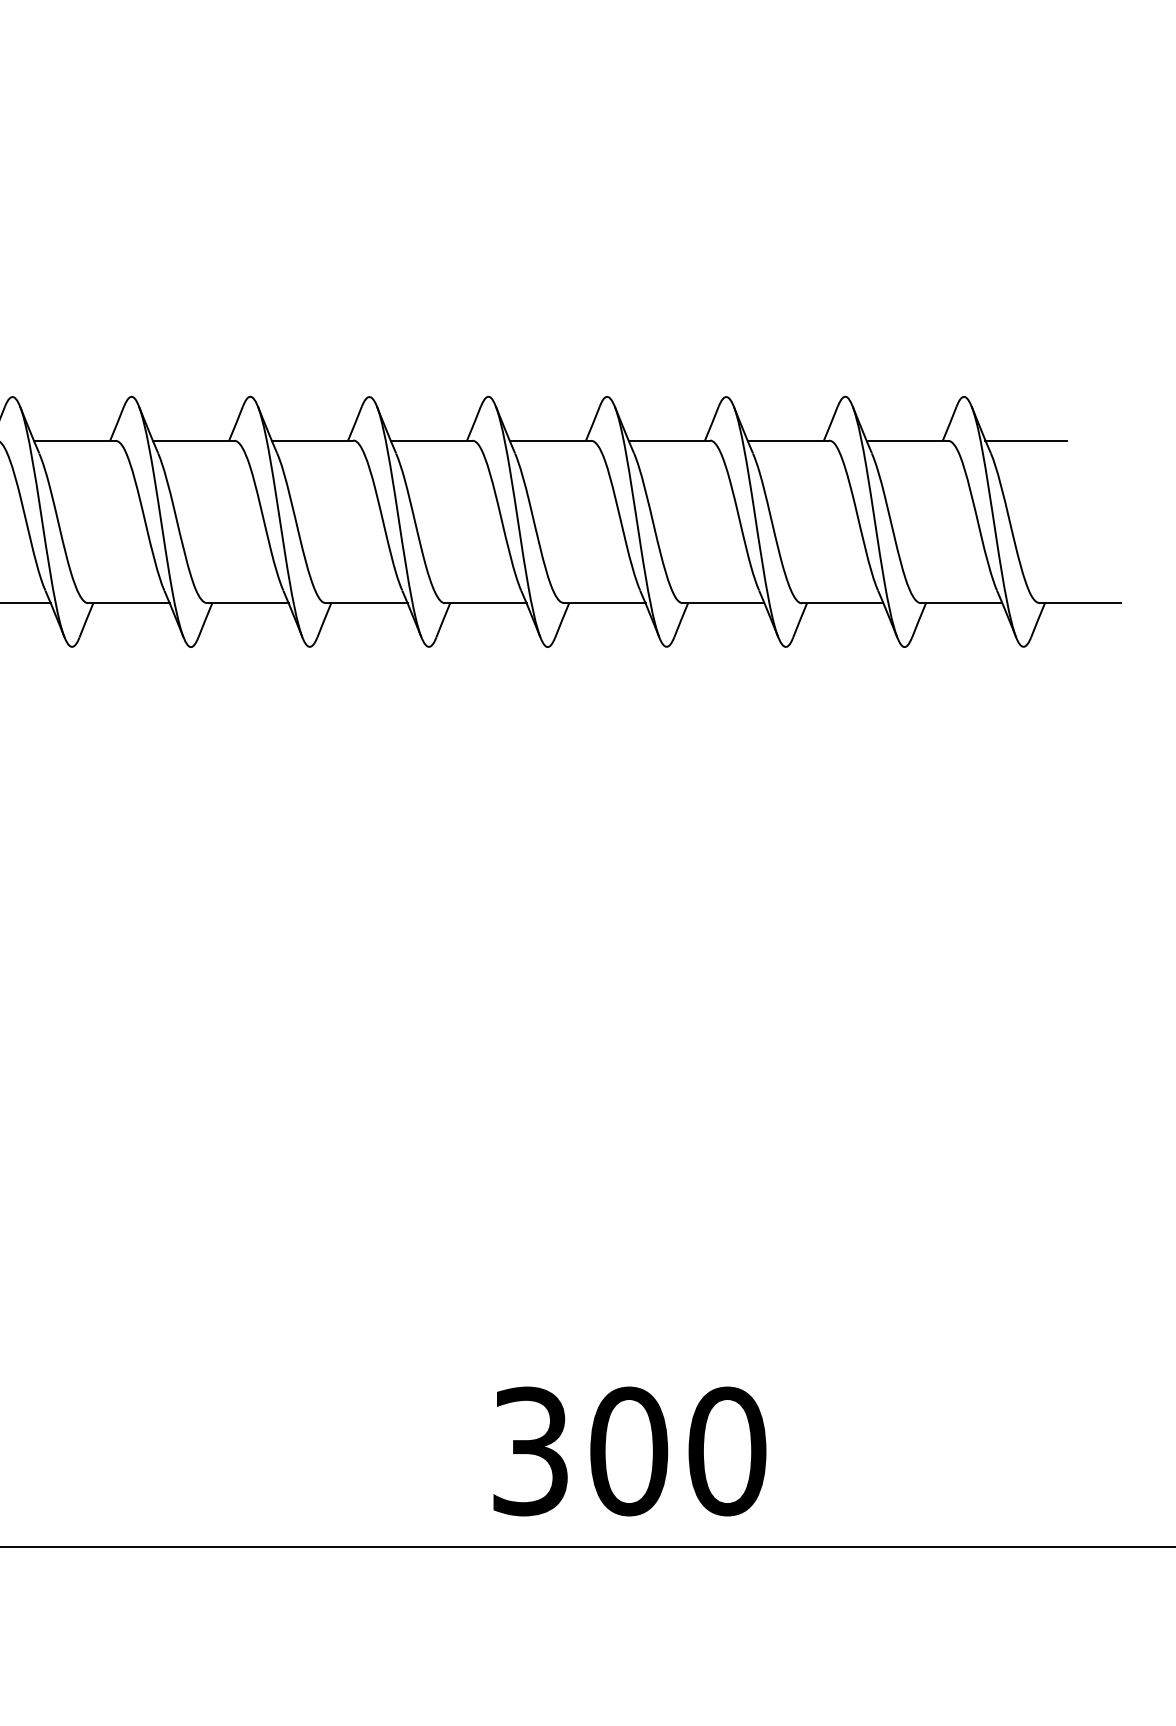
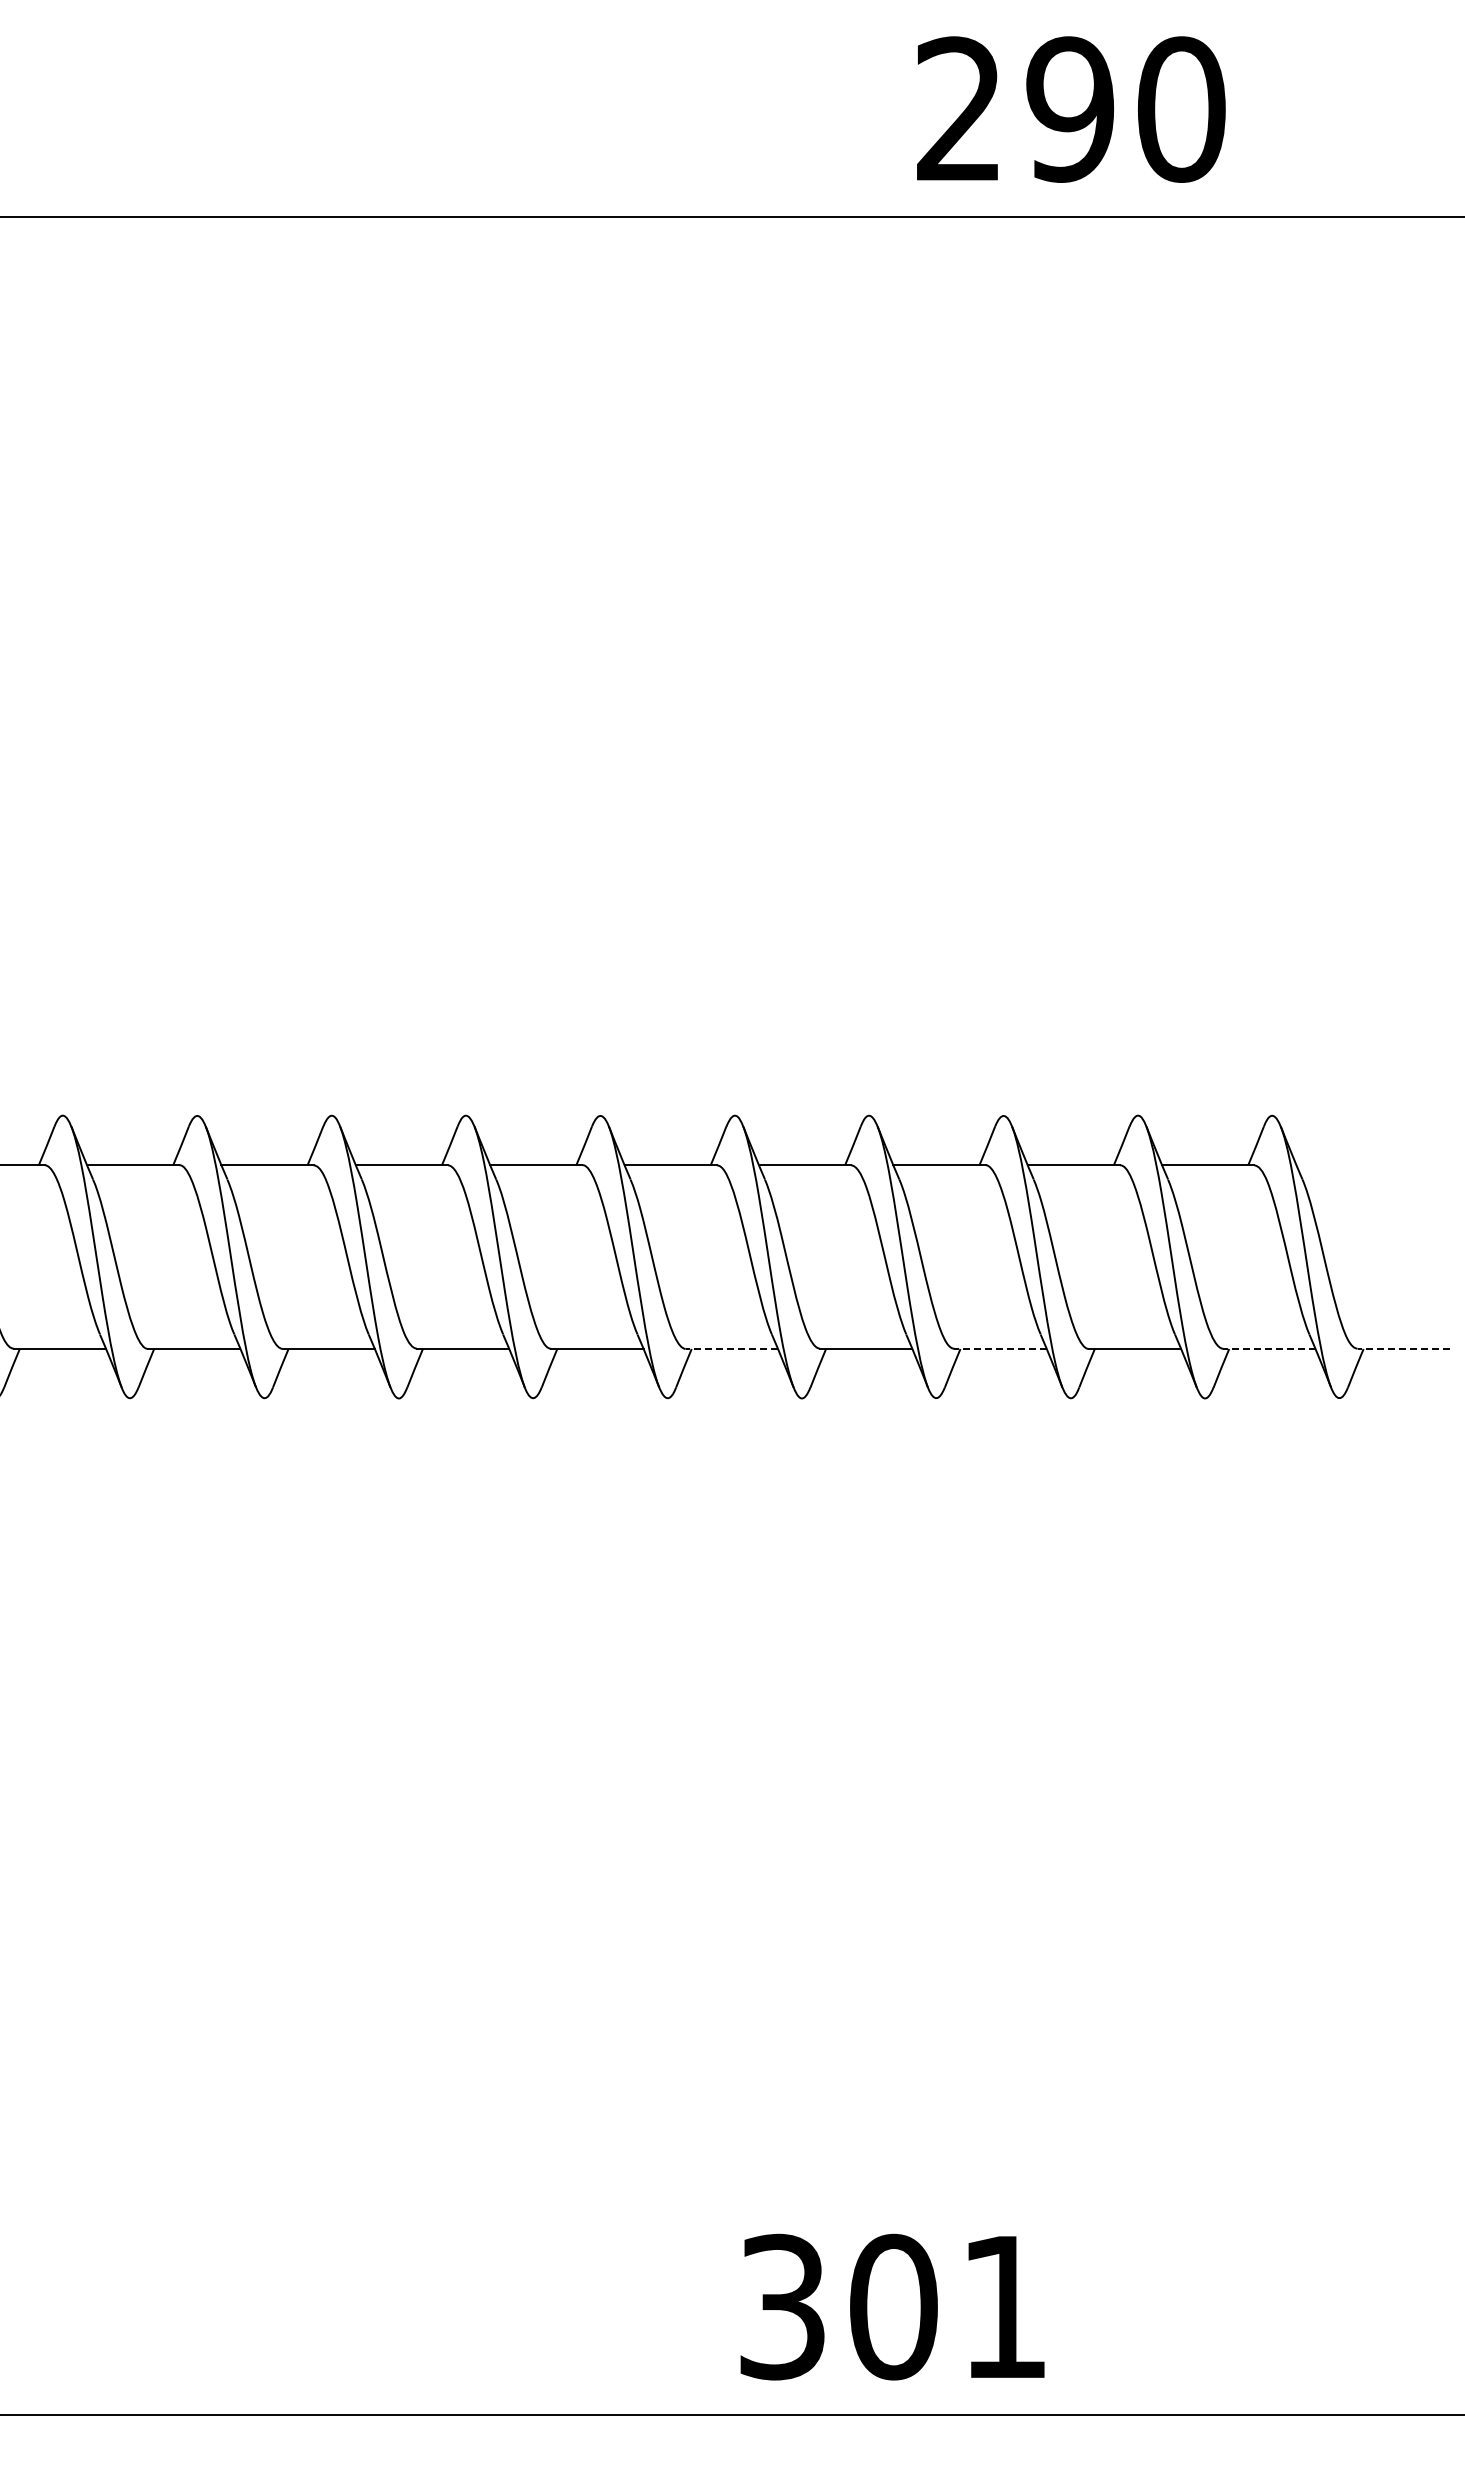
line: (1026, 440) -> (1342, 1165), removed
line: (485, 602) -> (731, 1348), solid -> dashed
line: (723, 602) -> (1000, 1348), solid -> dashed
line: (960, 602) -> (1268, 1348), solid -> dashed
line: (1080, 602) -> (1403, 1348), solid -> dashed
text: (727, 1450) -> (1004, 2306), 300 -> 301

